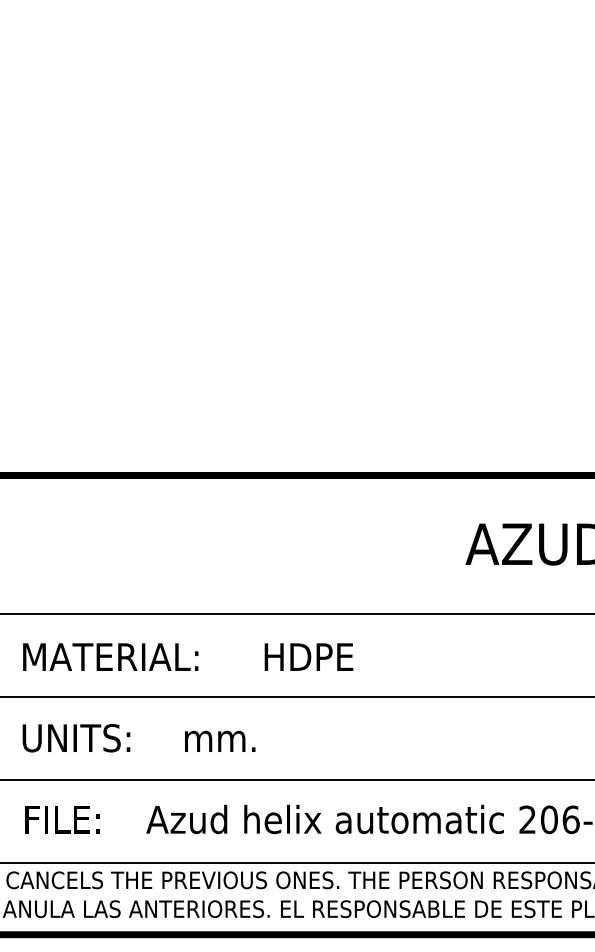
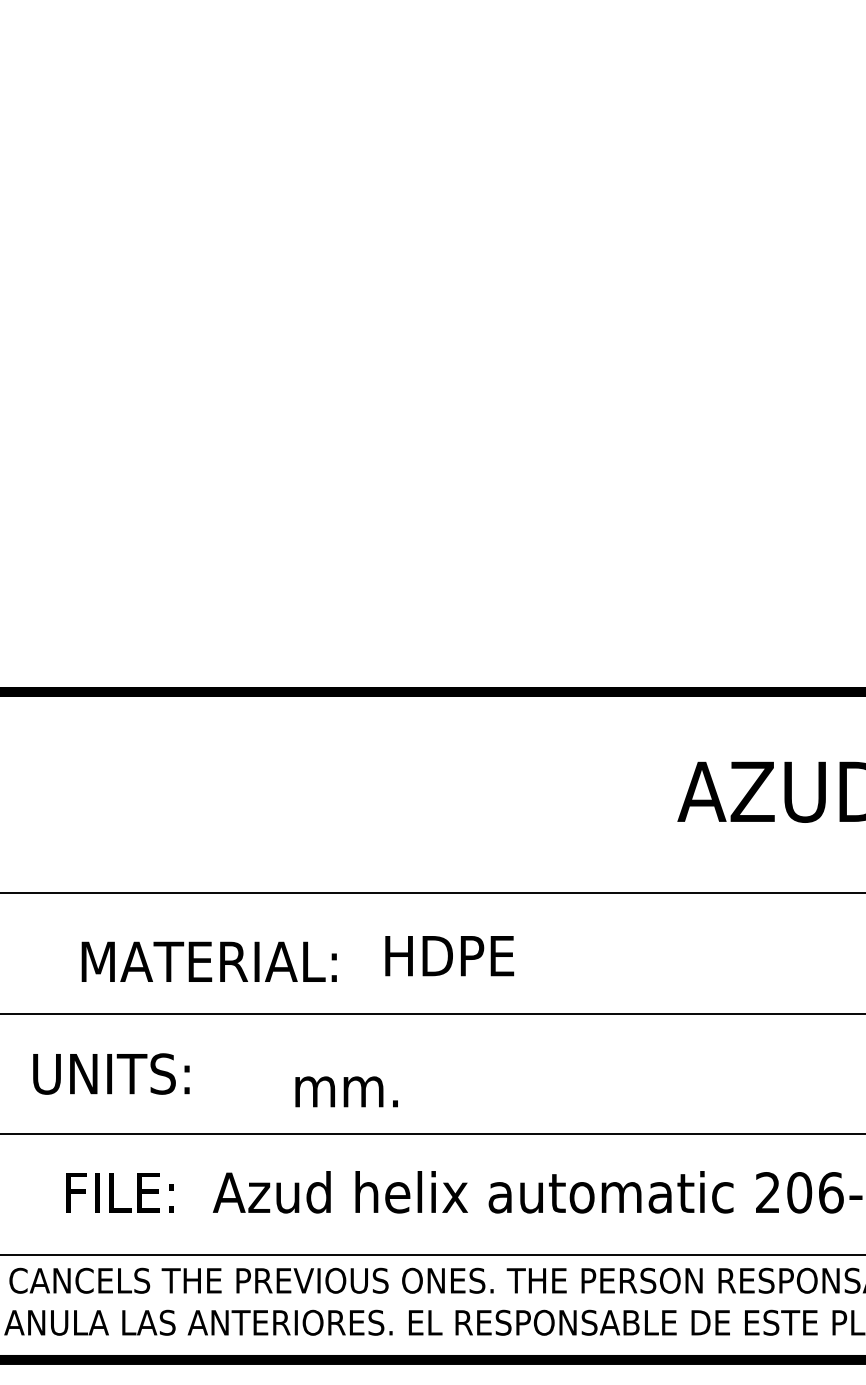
text: (110, 656) -> (208, 960), moved
text: (220, 740) -> (347, 1090), moved
text: (62, 819) -> (120, 1192), moved

